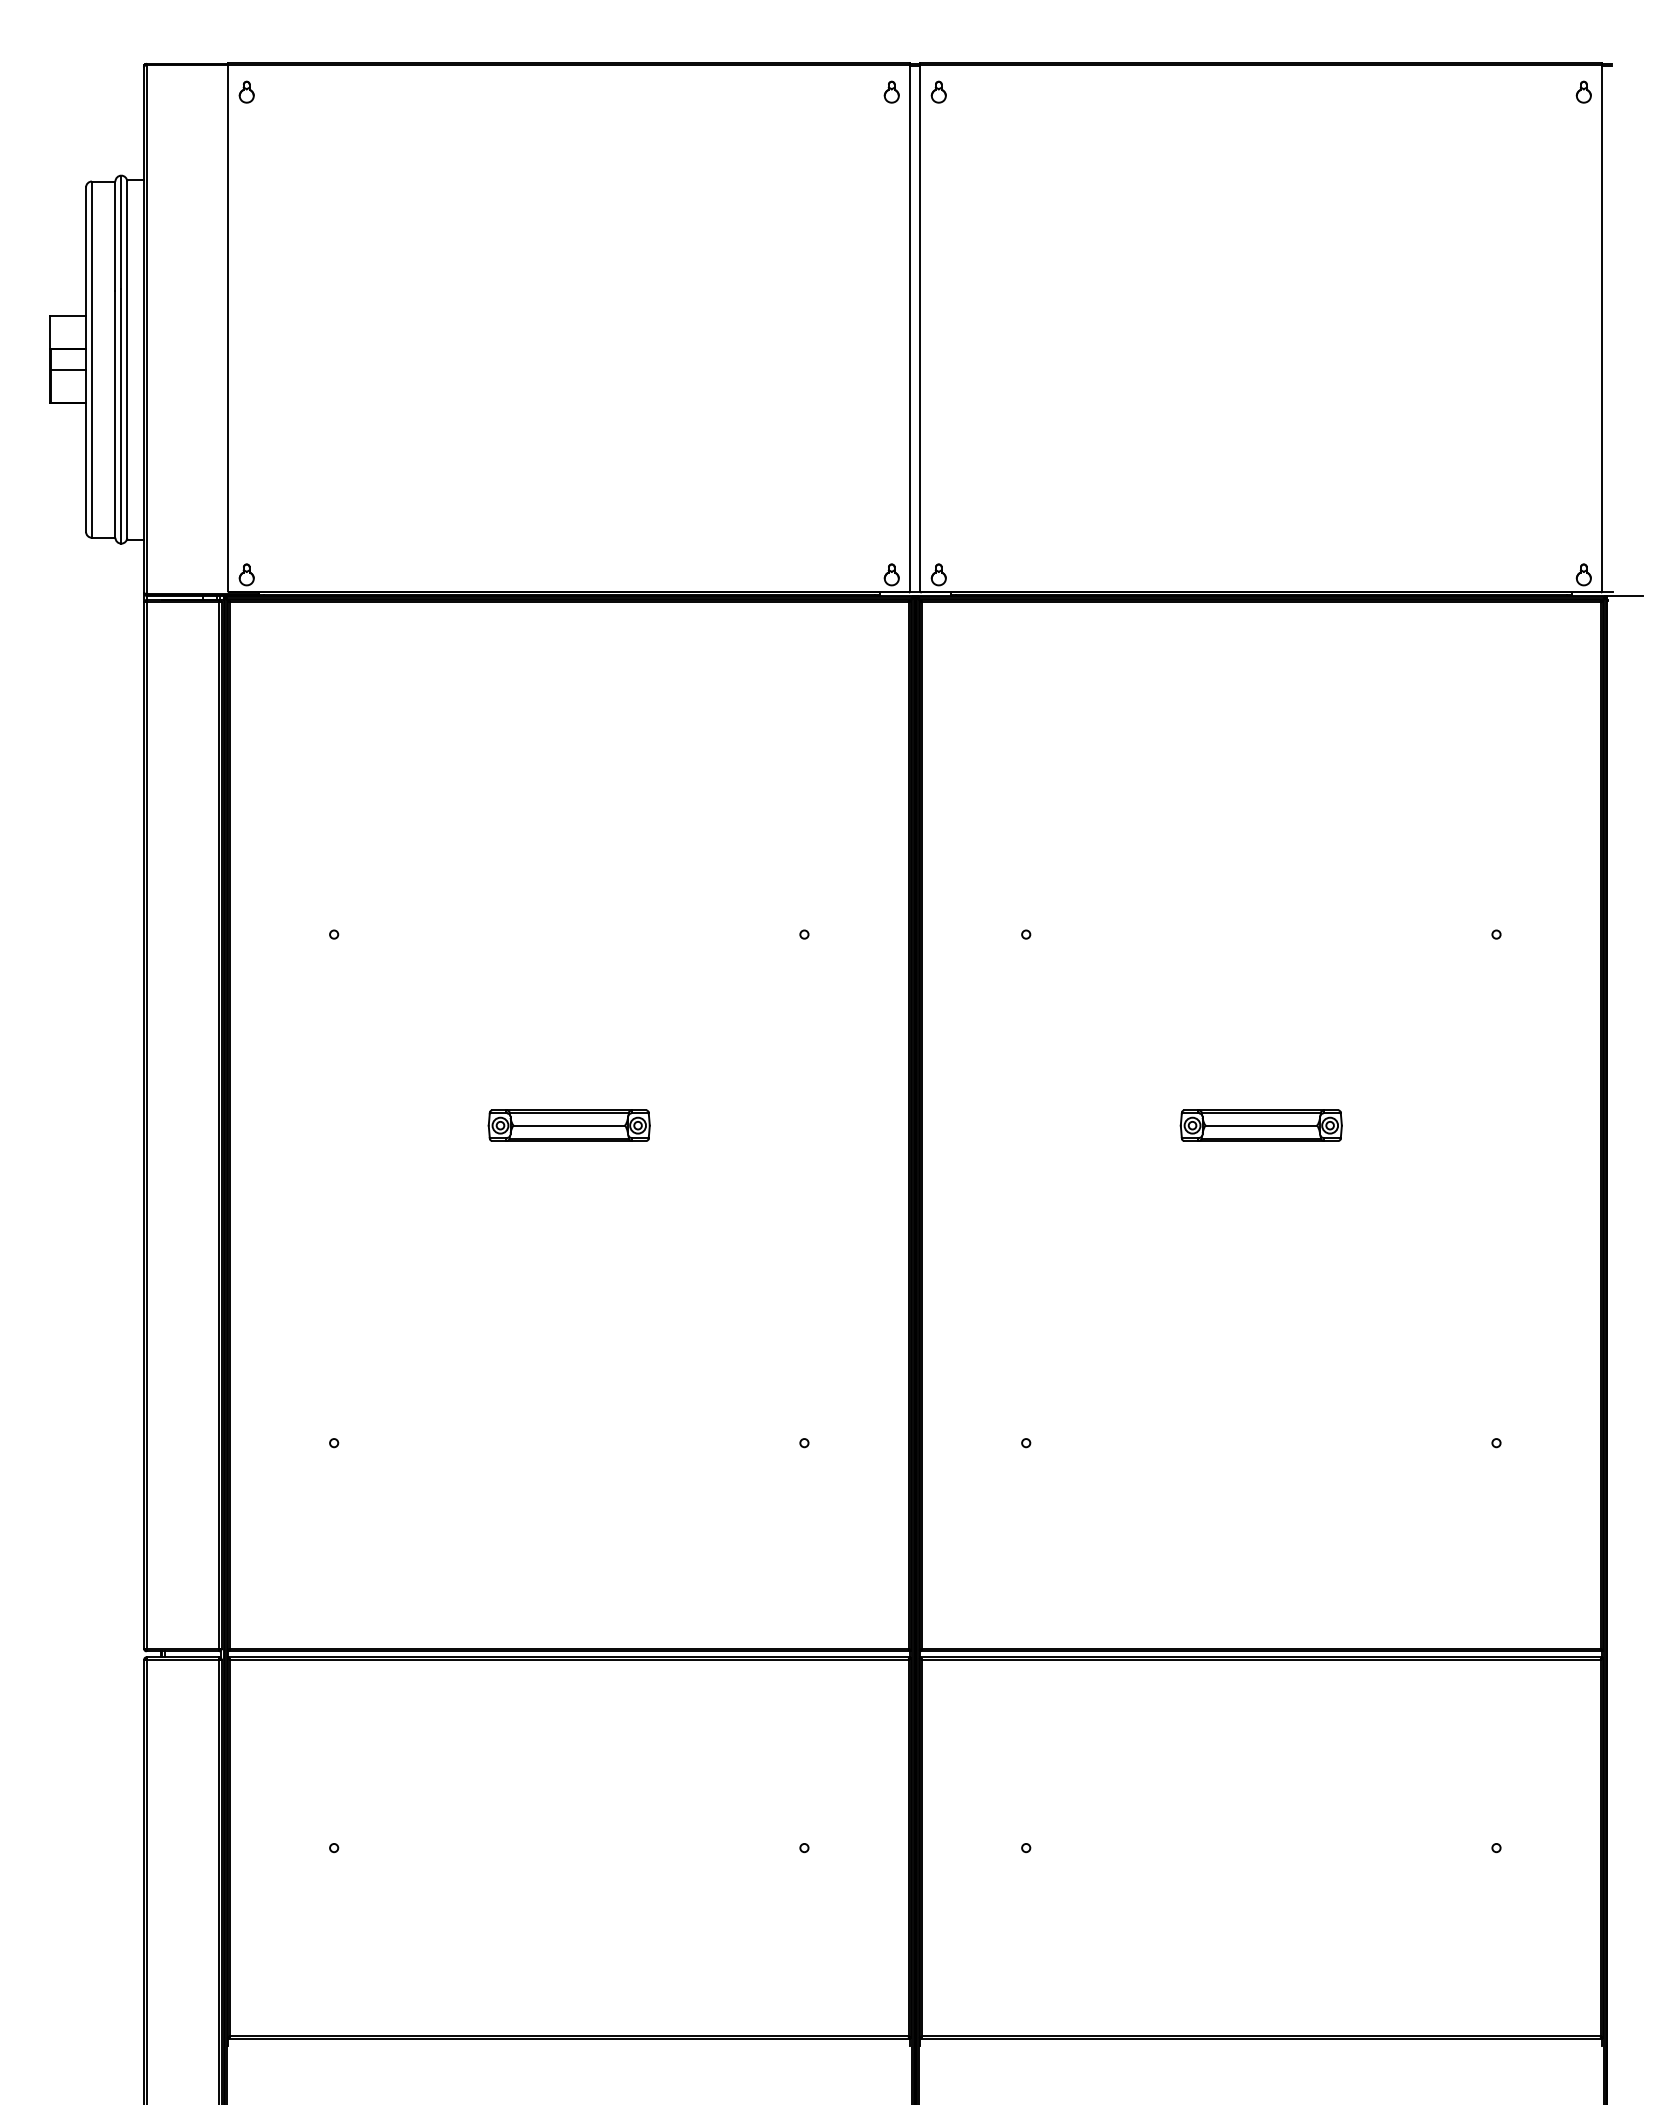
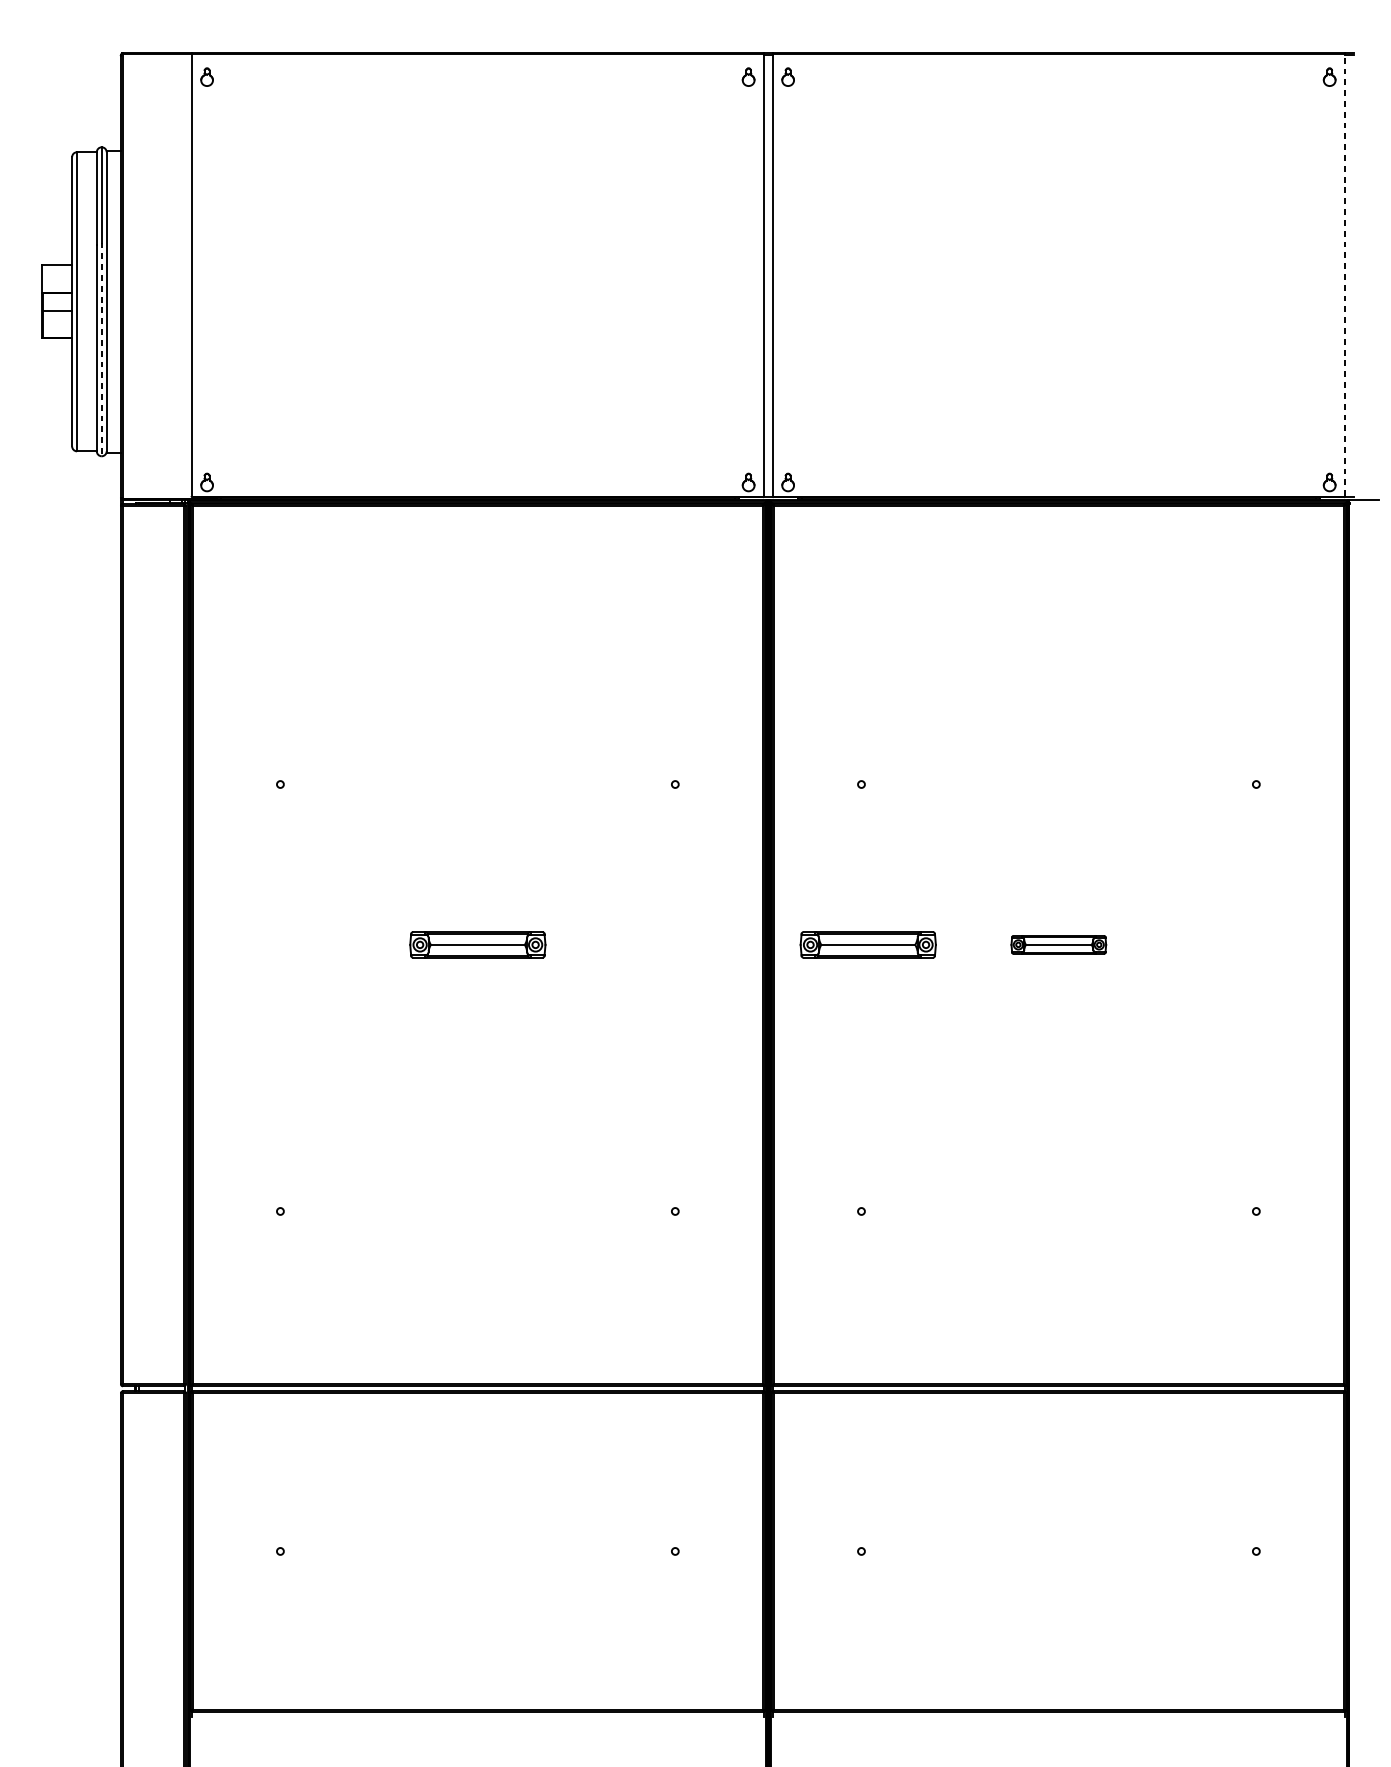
line: (1602, 327) -> (1345, 274), solid -> dashed
line: (121, 416) -> (101, 349), solid -> dashed
part: (1033, 1125) -> (867, 944), added
part: (1260, 1125) -> (1058, 944), size x0.7

